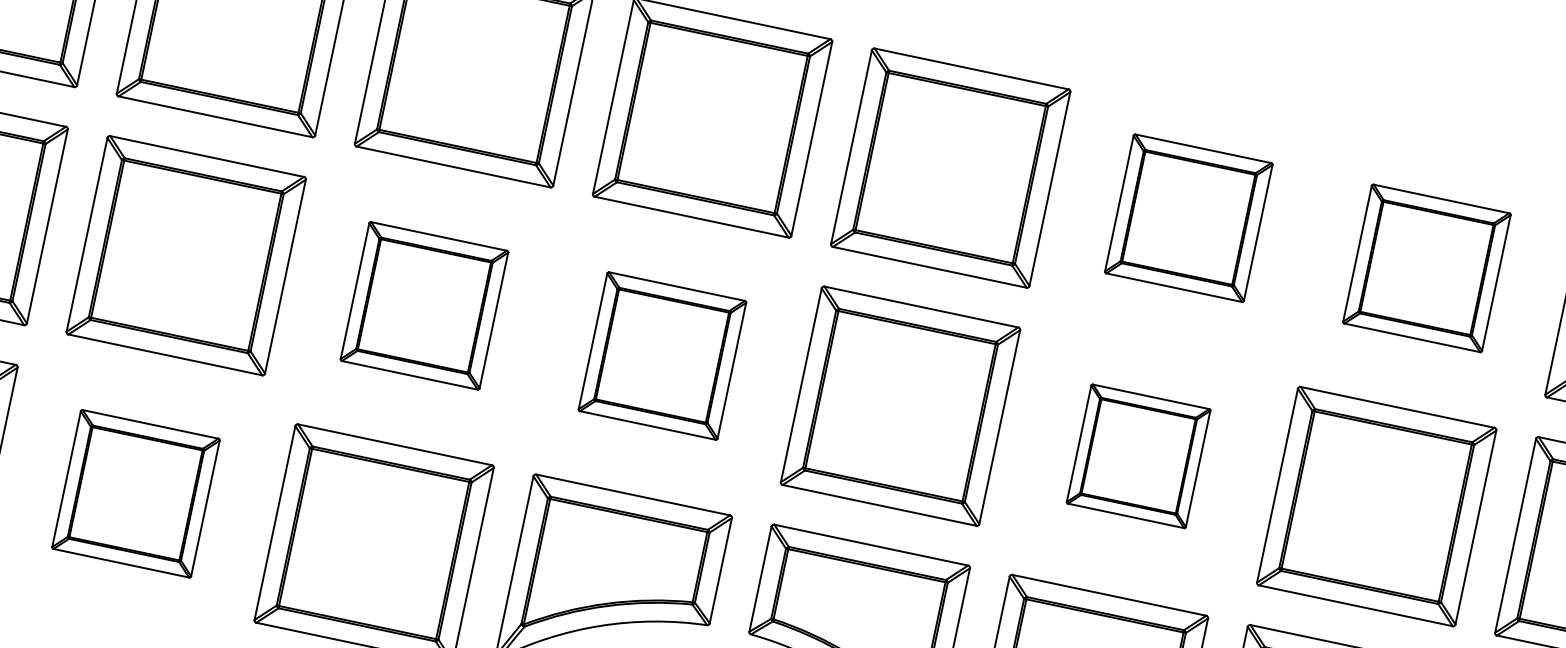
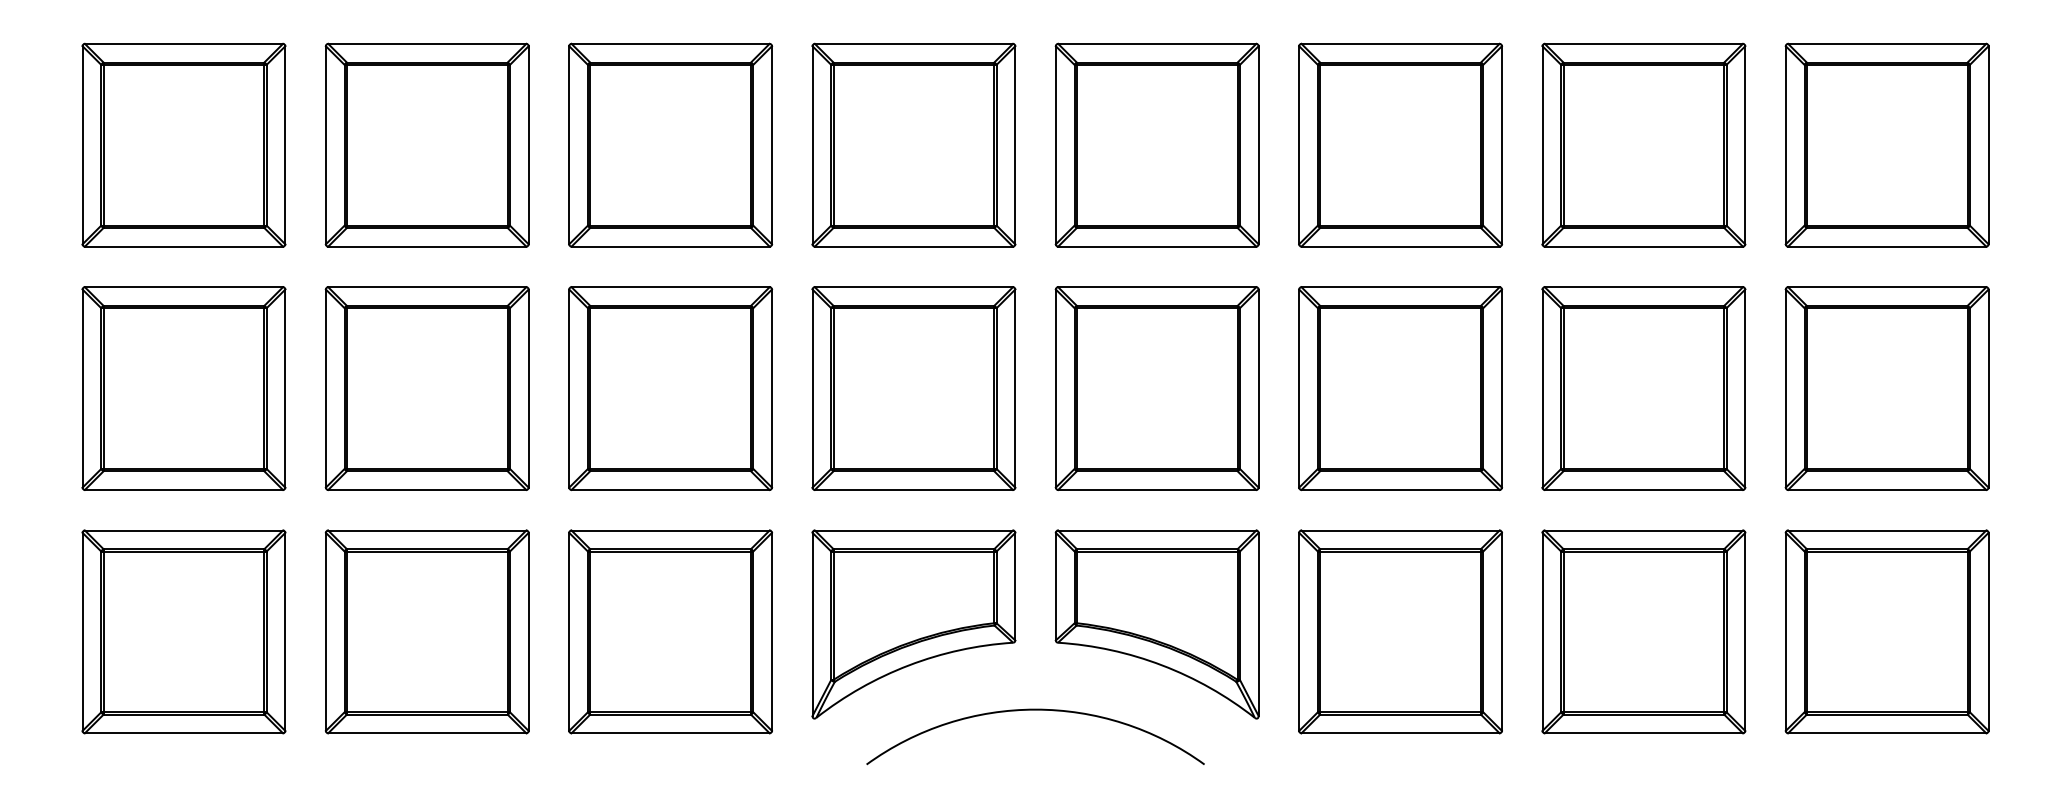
part: (1188, 217) -> (1400, 144), size x1.43
part: (1426, 267) -> (1643, 144), size x1.43
part: (424, 305) -> (670, 388), size x1.43
part: (662, 355) -> (913, 388), size x1.43
part: (1138, 456) -> (1400, 388), size x1.67
part: (135, 493) -> (426, 631), size x1.43

